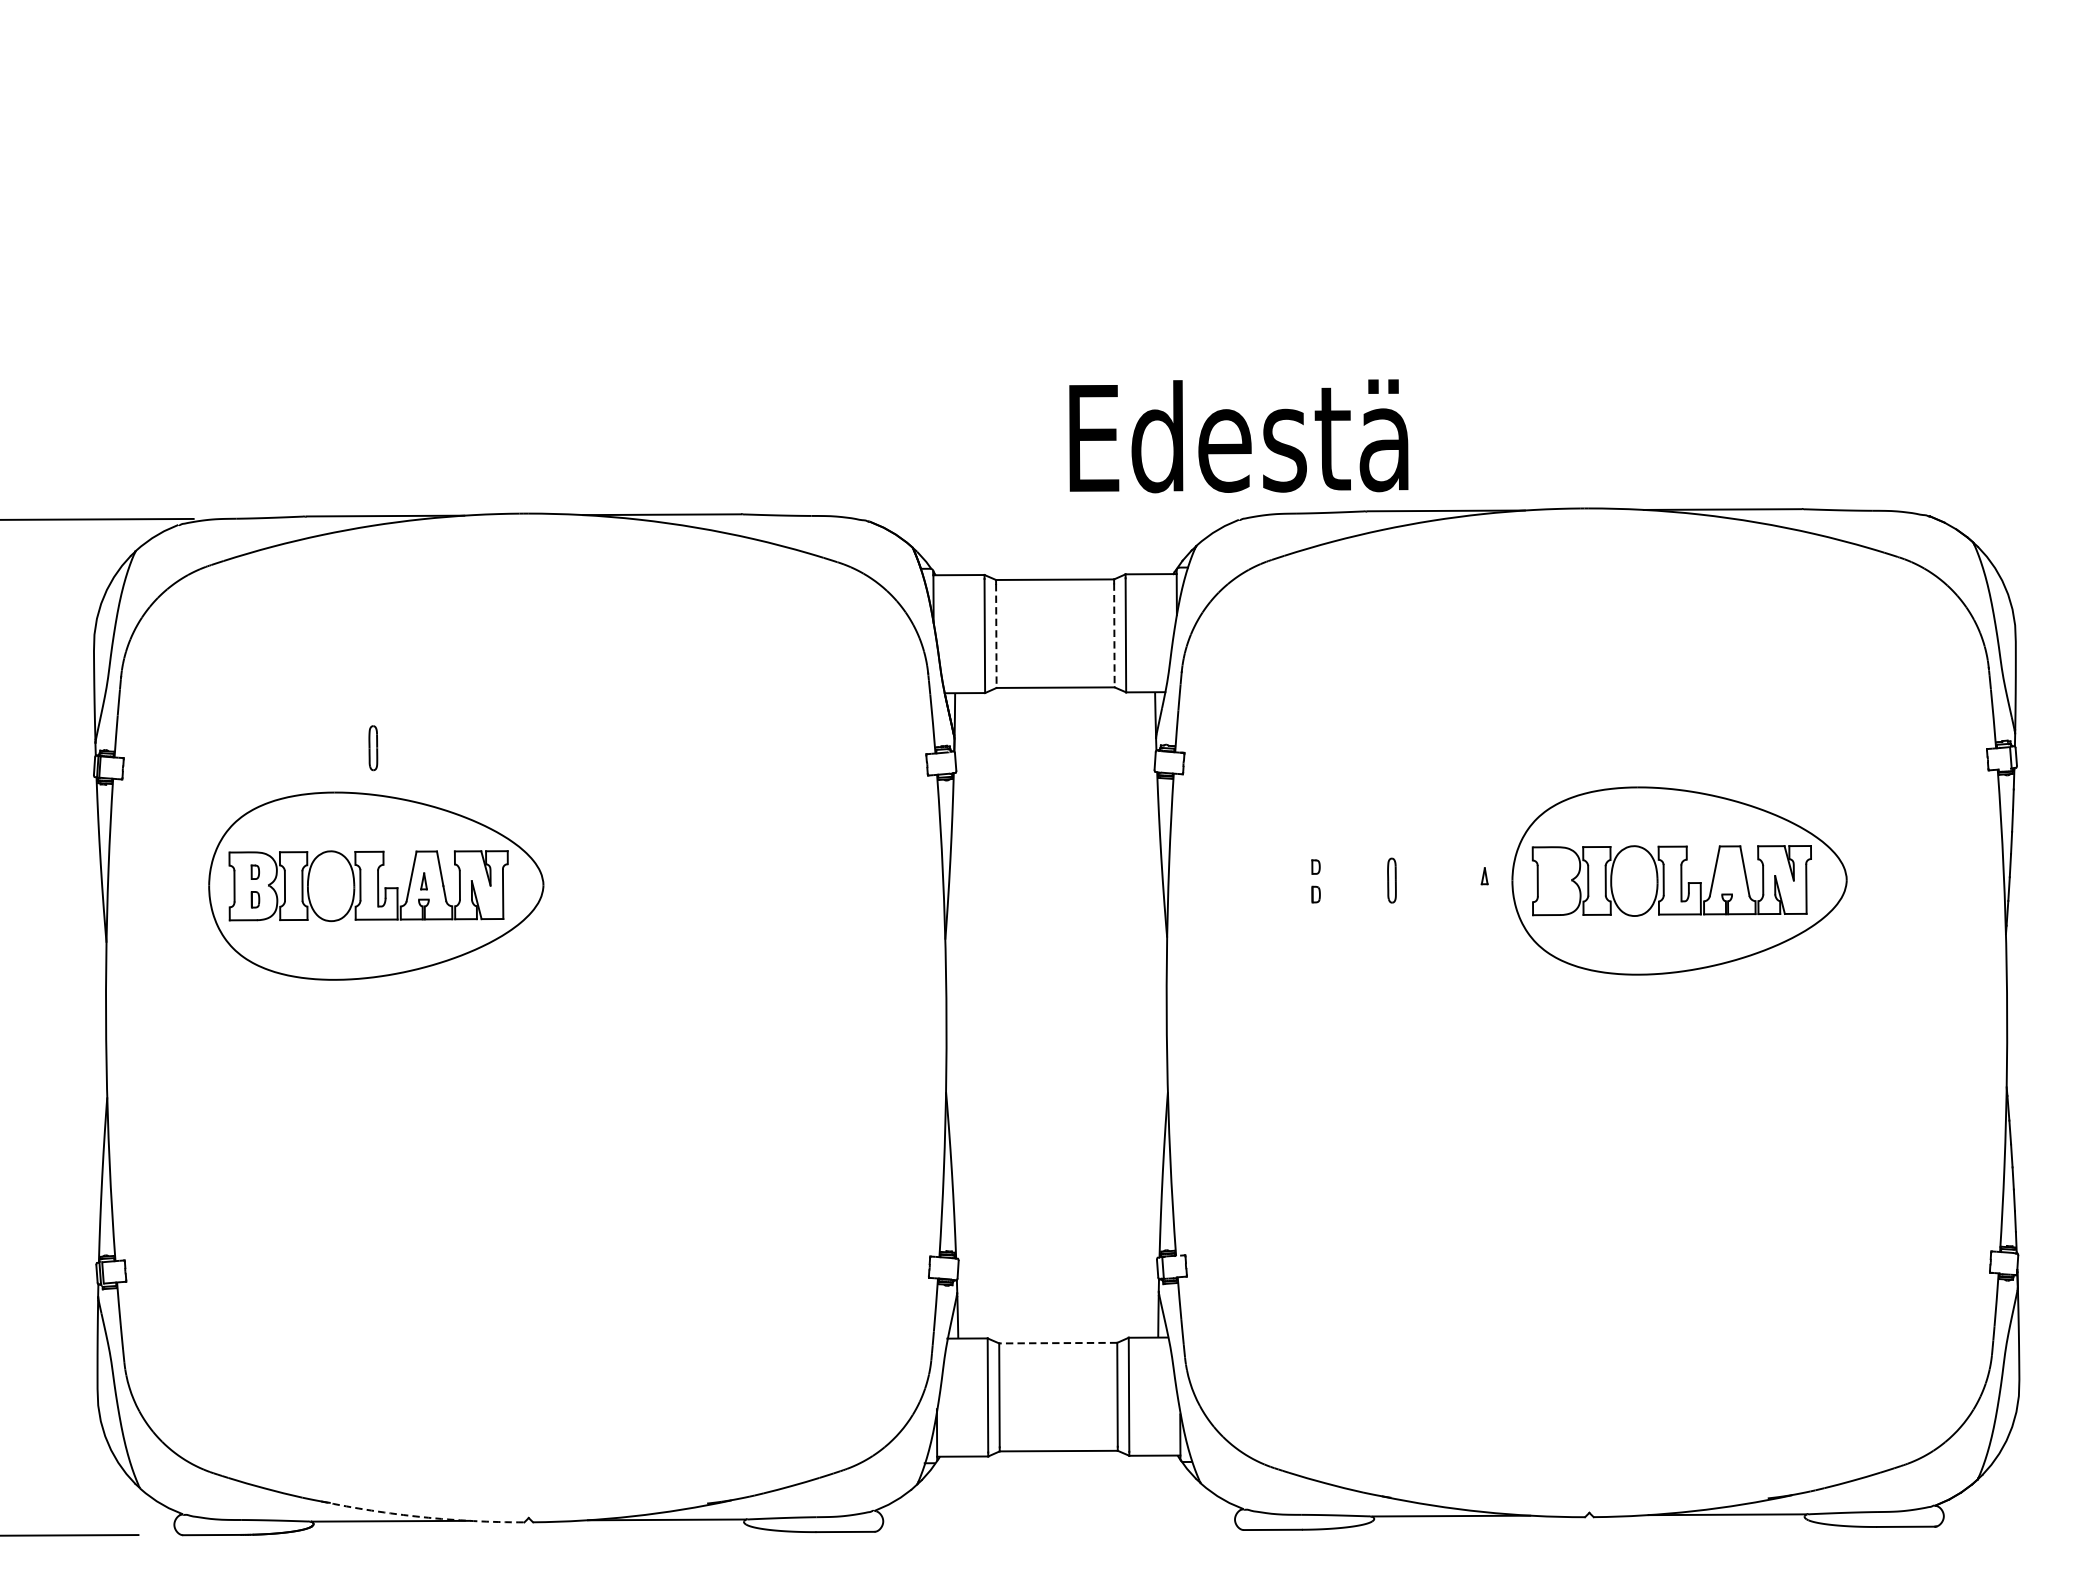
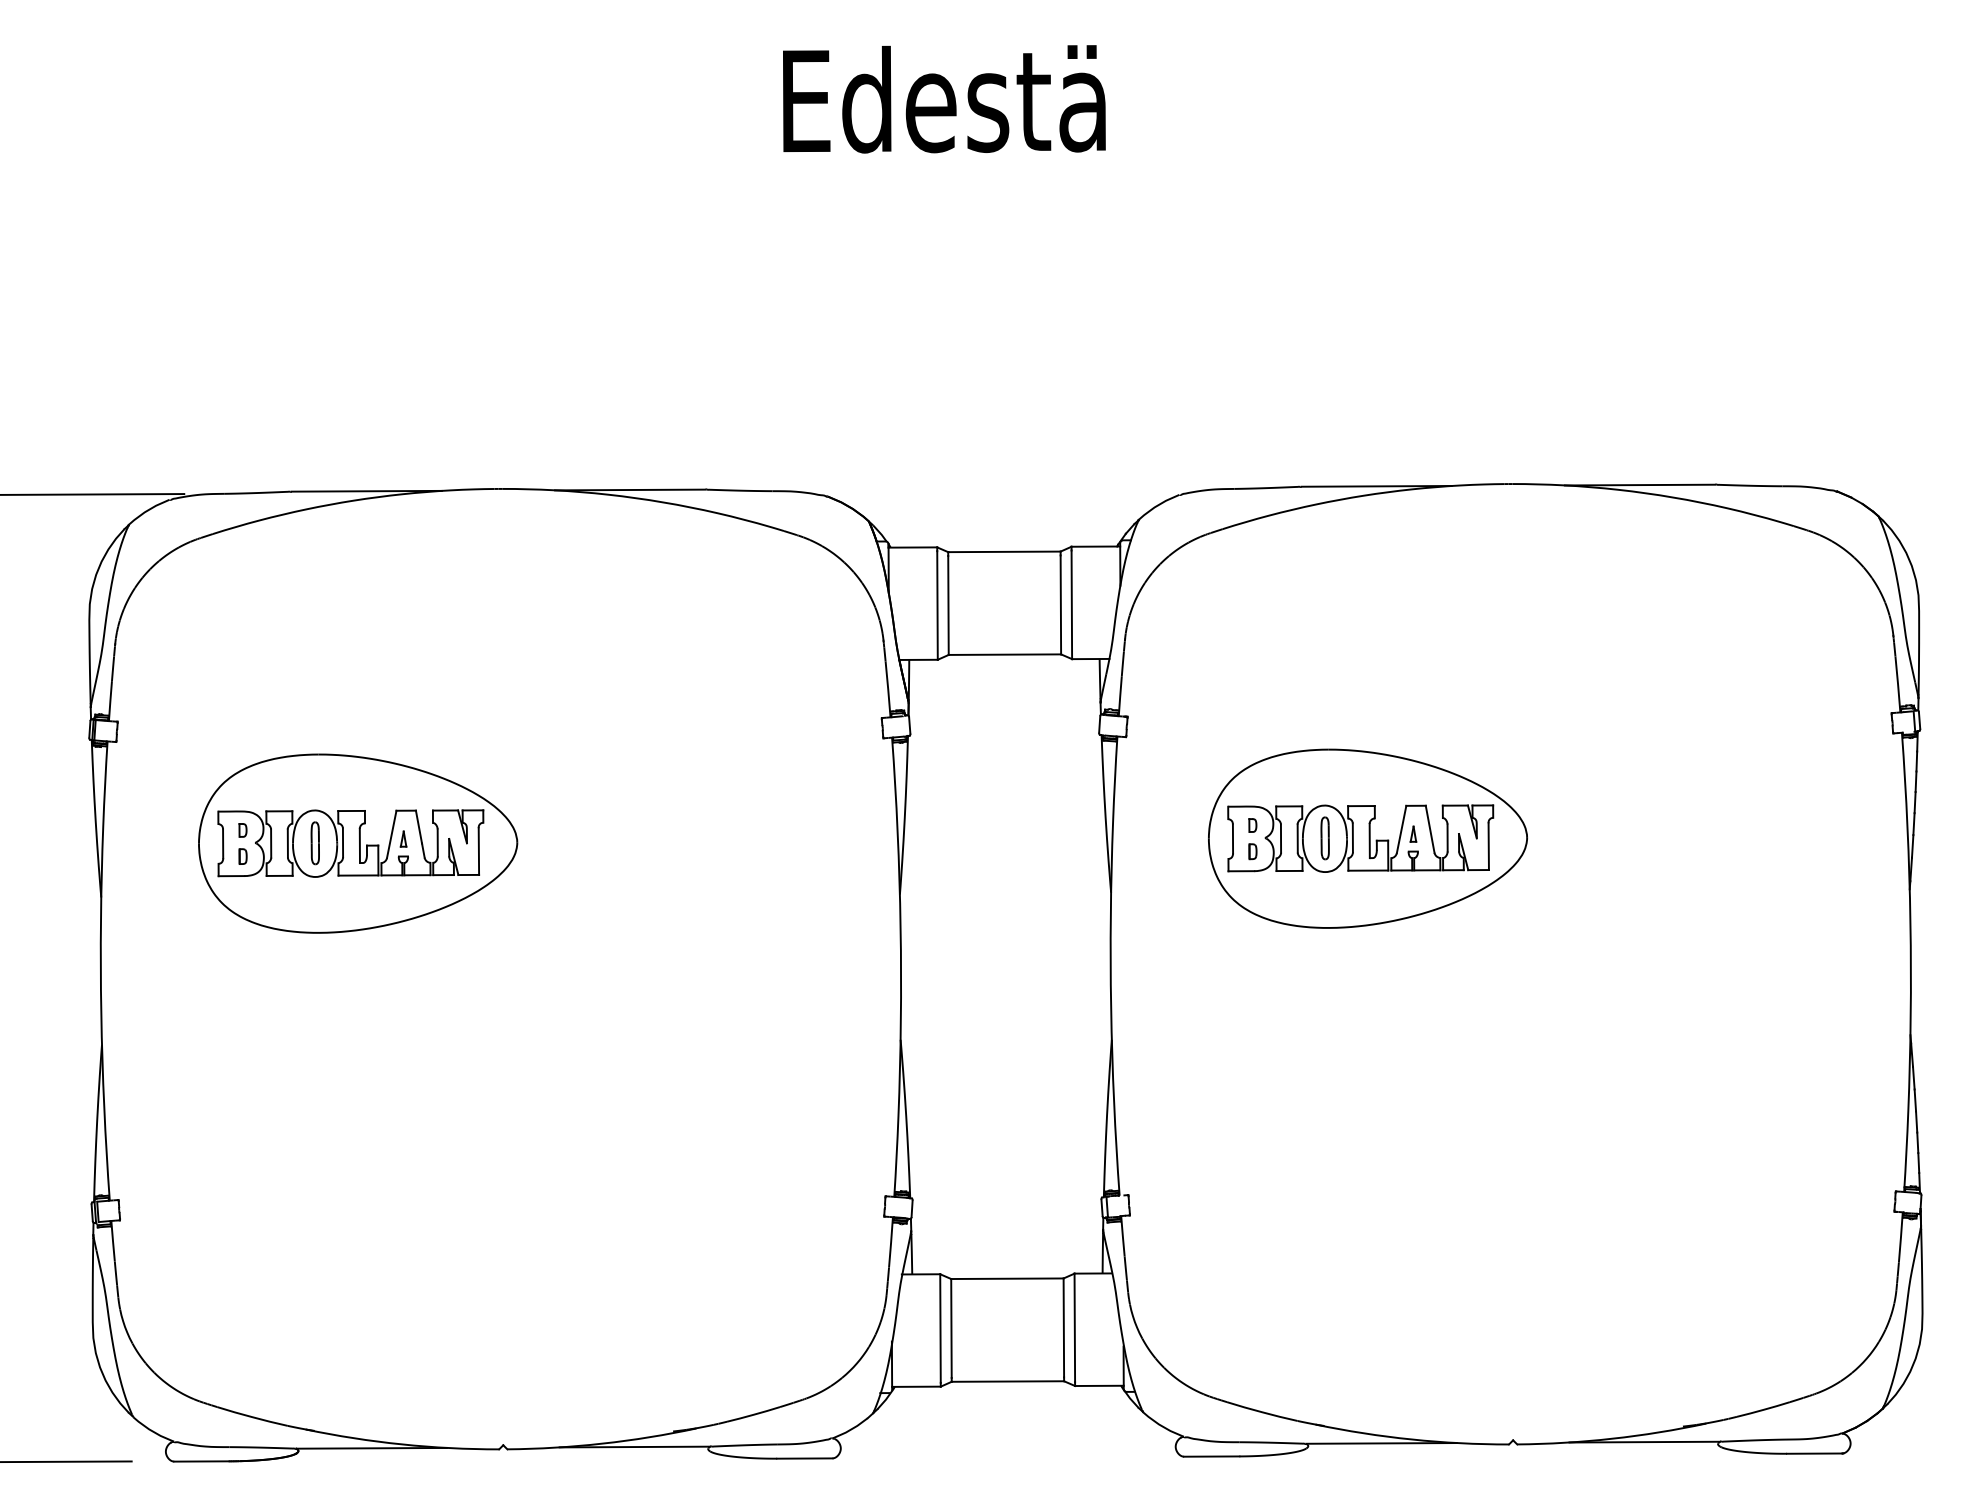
text: (1238, 436) -> (944, 99), moved
line: (996, 636) -> (948, 605), dashed -> solid
line: (1113, 636) -> (1060, 605), dashed -> solid
part: (372, 748) -> (314, 843), moved
part: (1679, 880) -> (1367, 838), moved
line: (1057, 1342) -> (1006, 1278), dashed -> solid
arc: (421, 1517) -> (401, 1444), dashed -> solid

